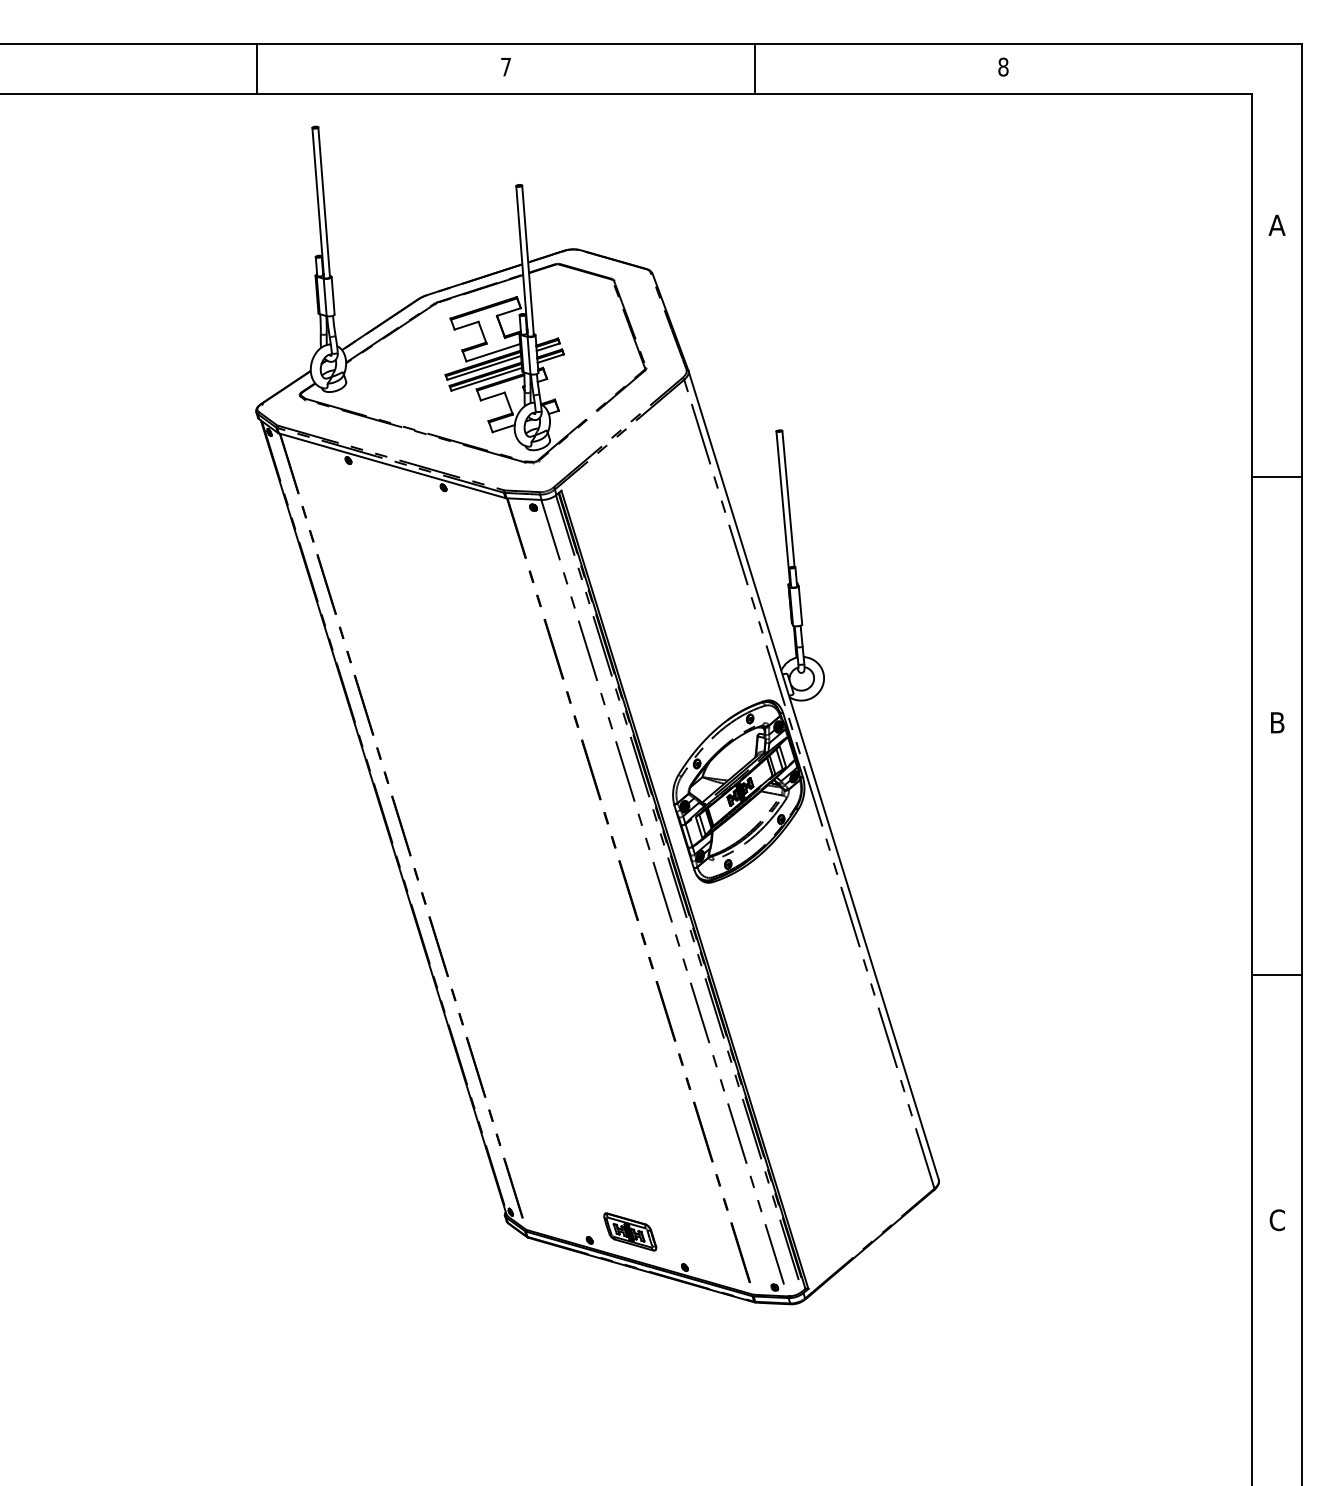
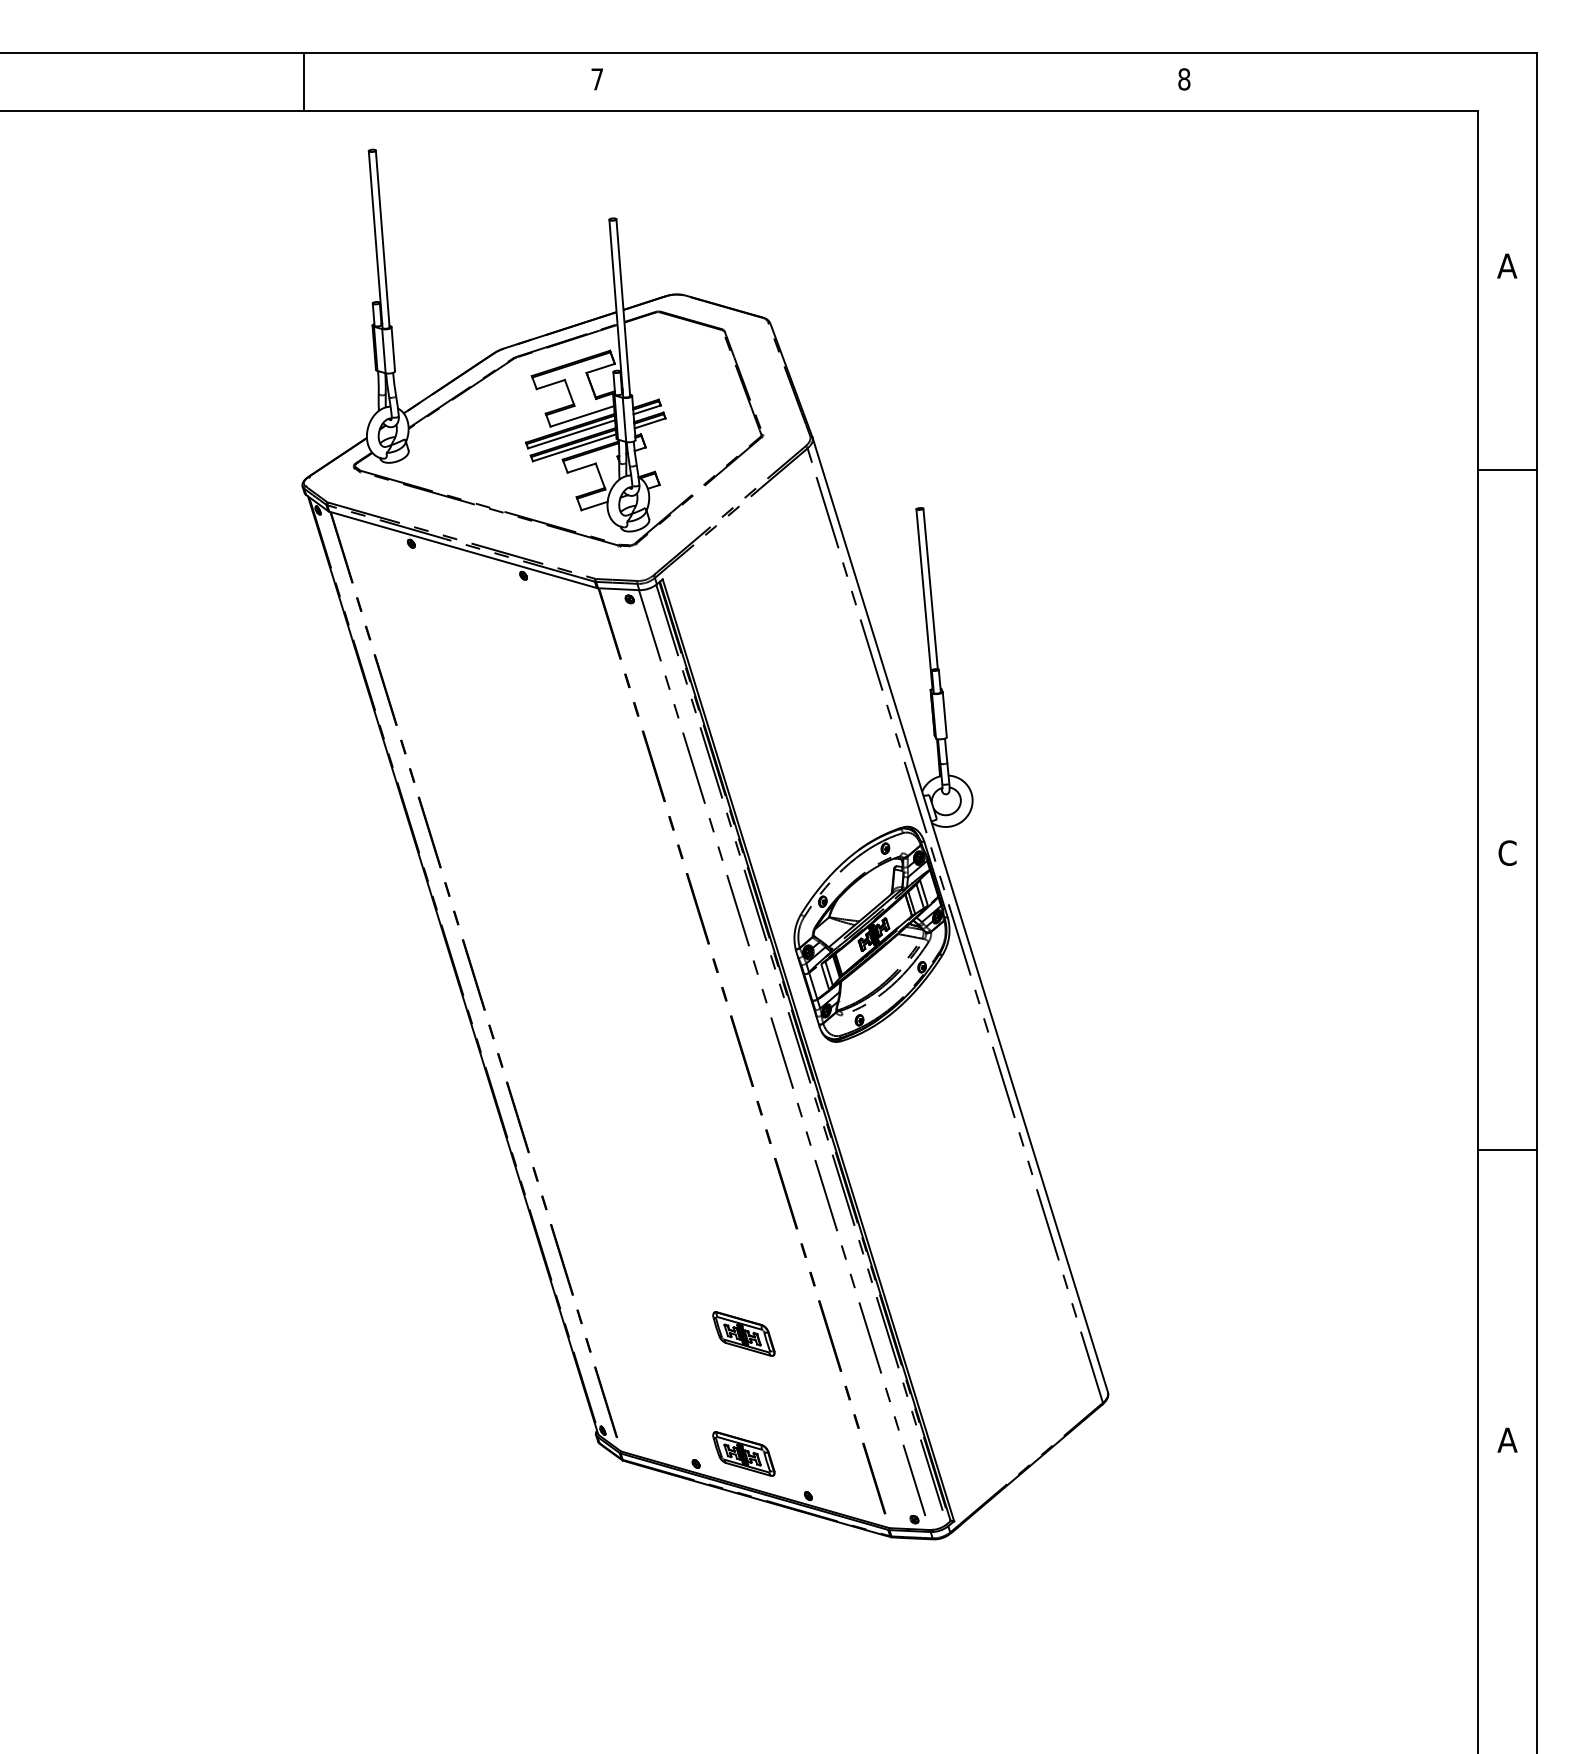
line: (754, 68) -> (890, 81), removed
line: (1277, 477) -> (1507, 470), moved
text: (1277, 722) -> (1507, 852), B -> C
part: (629, 1129) -> (743, 1333), added
text: (1277, 1220) -> (1507, 1440), C -> A

